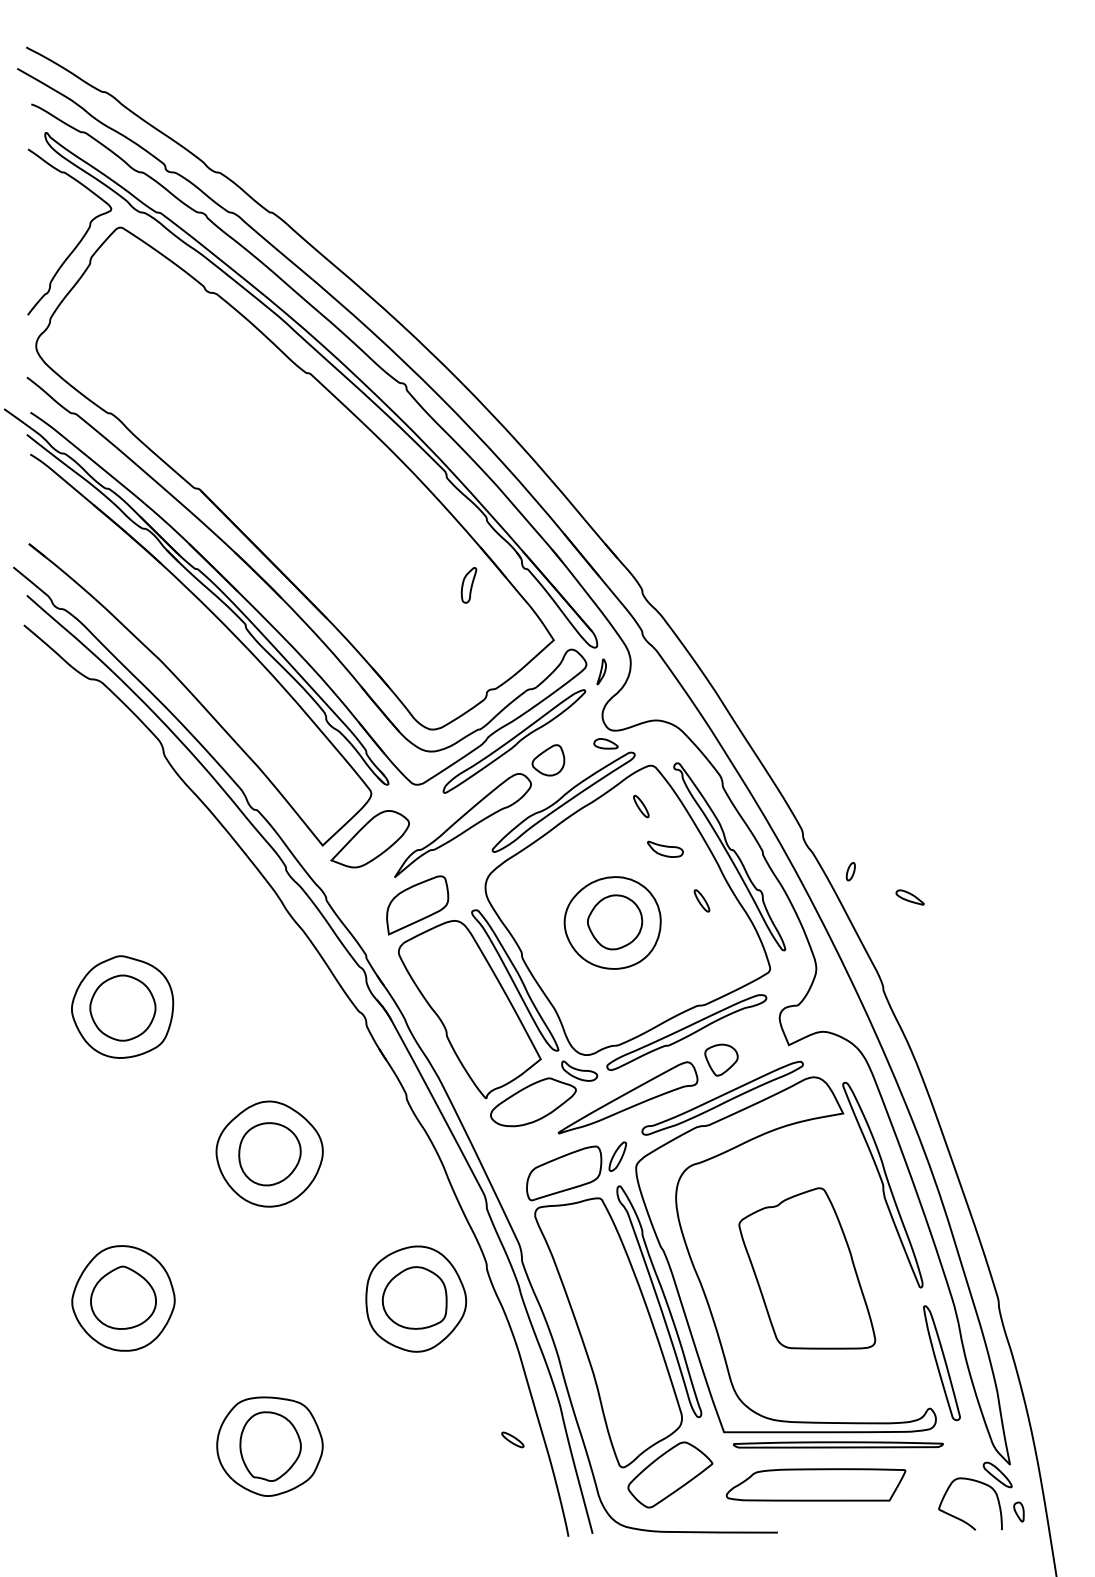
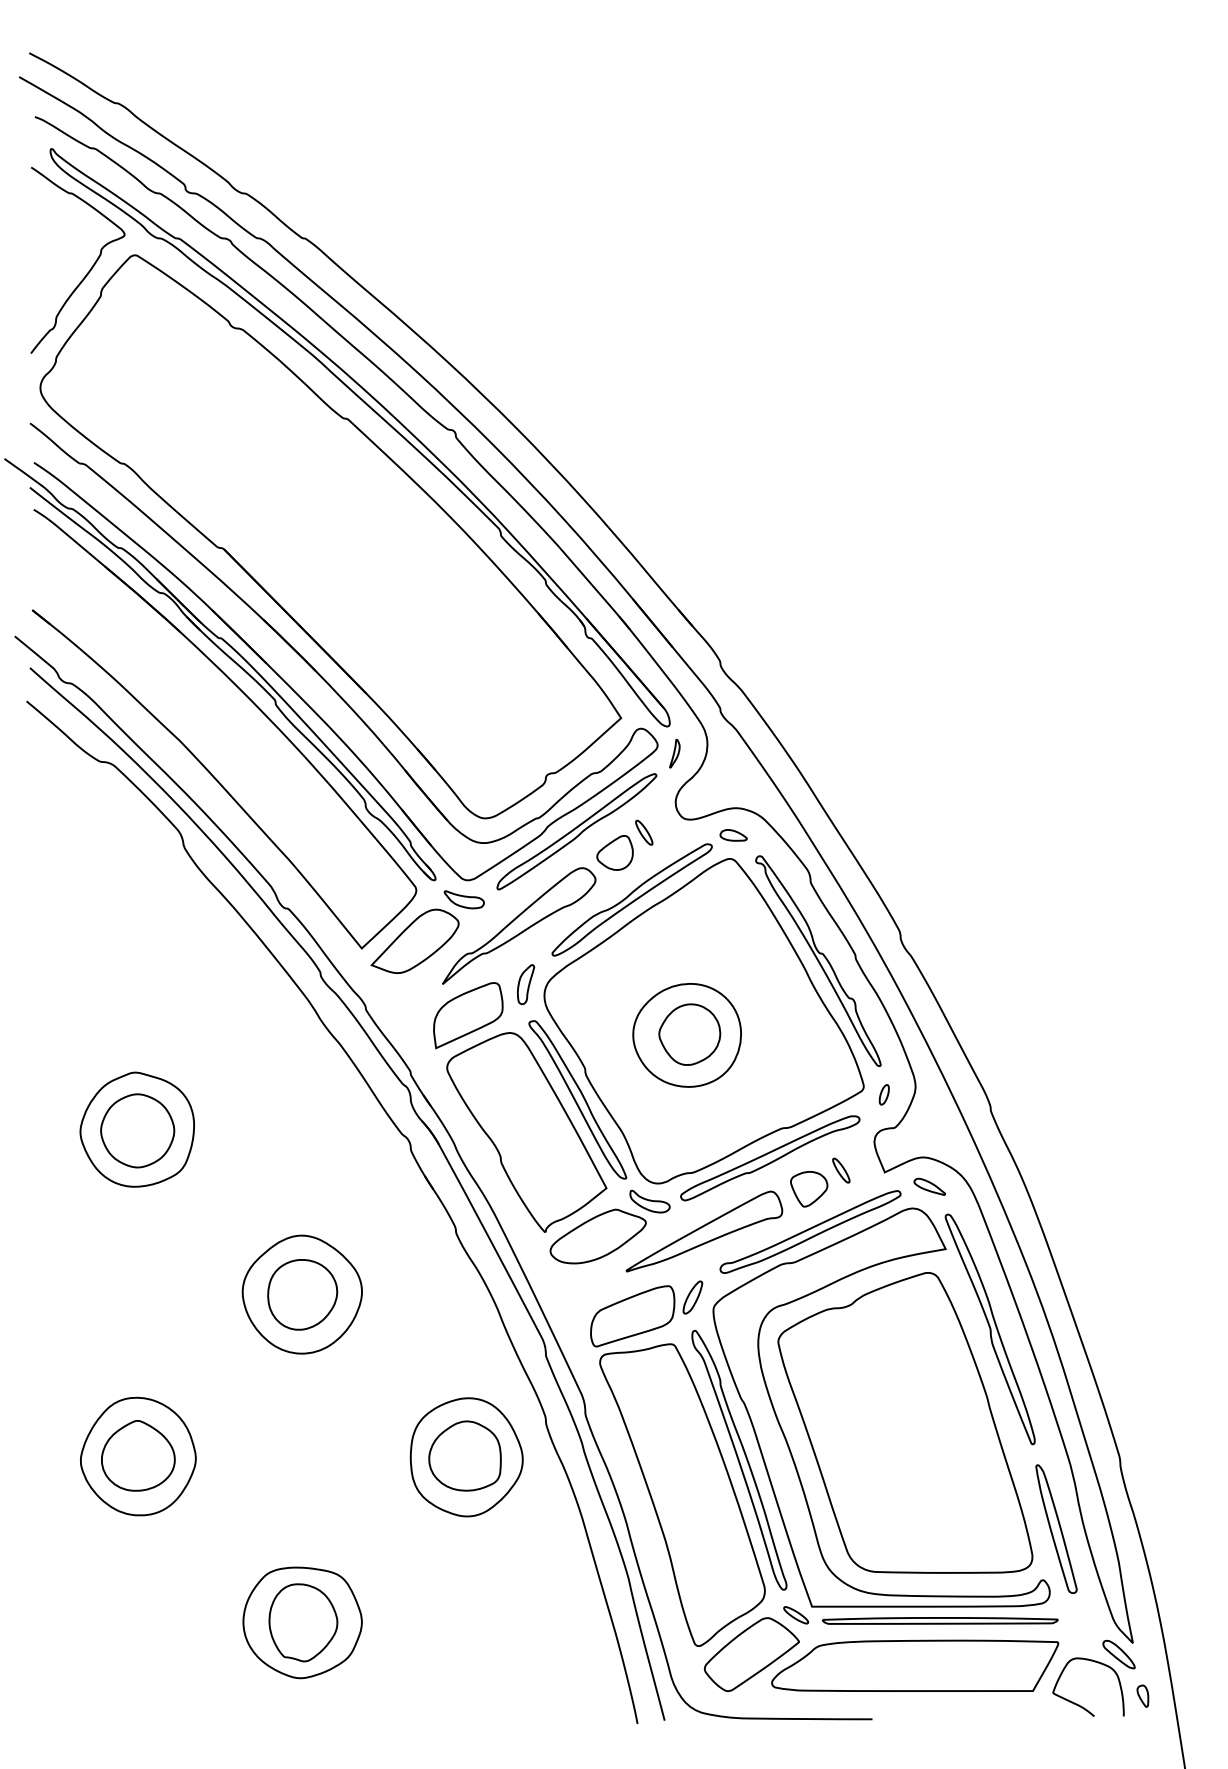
part: (469, 585) -> (526, 984), moved
part: (605, 743) -> (733, 835), moved
part: (641, 806) -> (644, 832), moved
part: (664, 849) -> (463, 899), moved
part: (850, 871) -> (883, 1094), moved
part: (909, 897) -> (929, 1186), moved
part: (702, 900) -> (841, 1170), moved
part: (807, 1268) -> (905, 1422), size x1.67
part: (513, 1440) -> (796, 1615), moved
part: (816, 1484) -> (915, 1665), size x1.43

